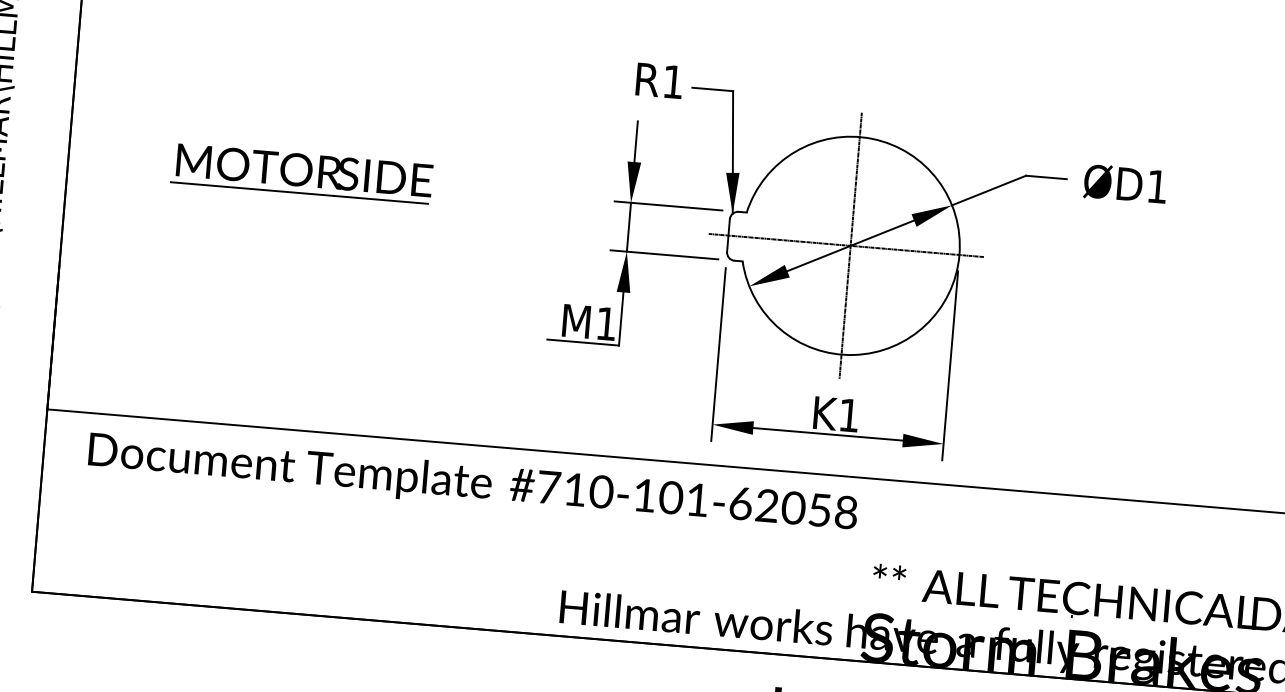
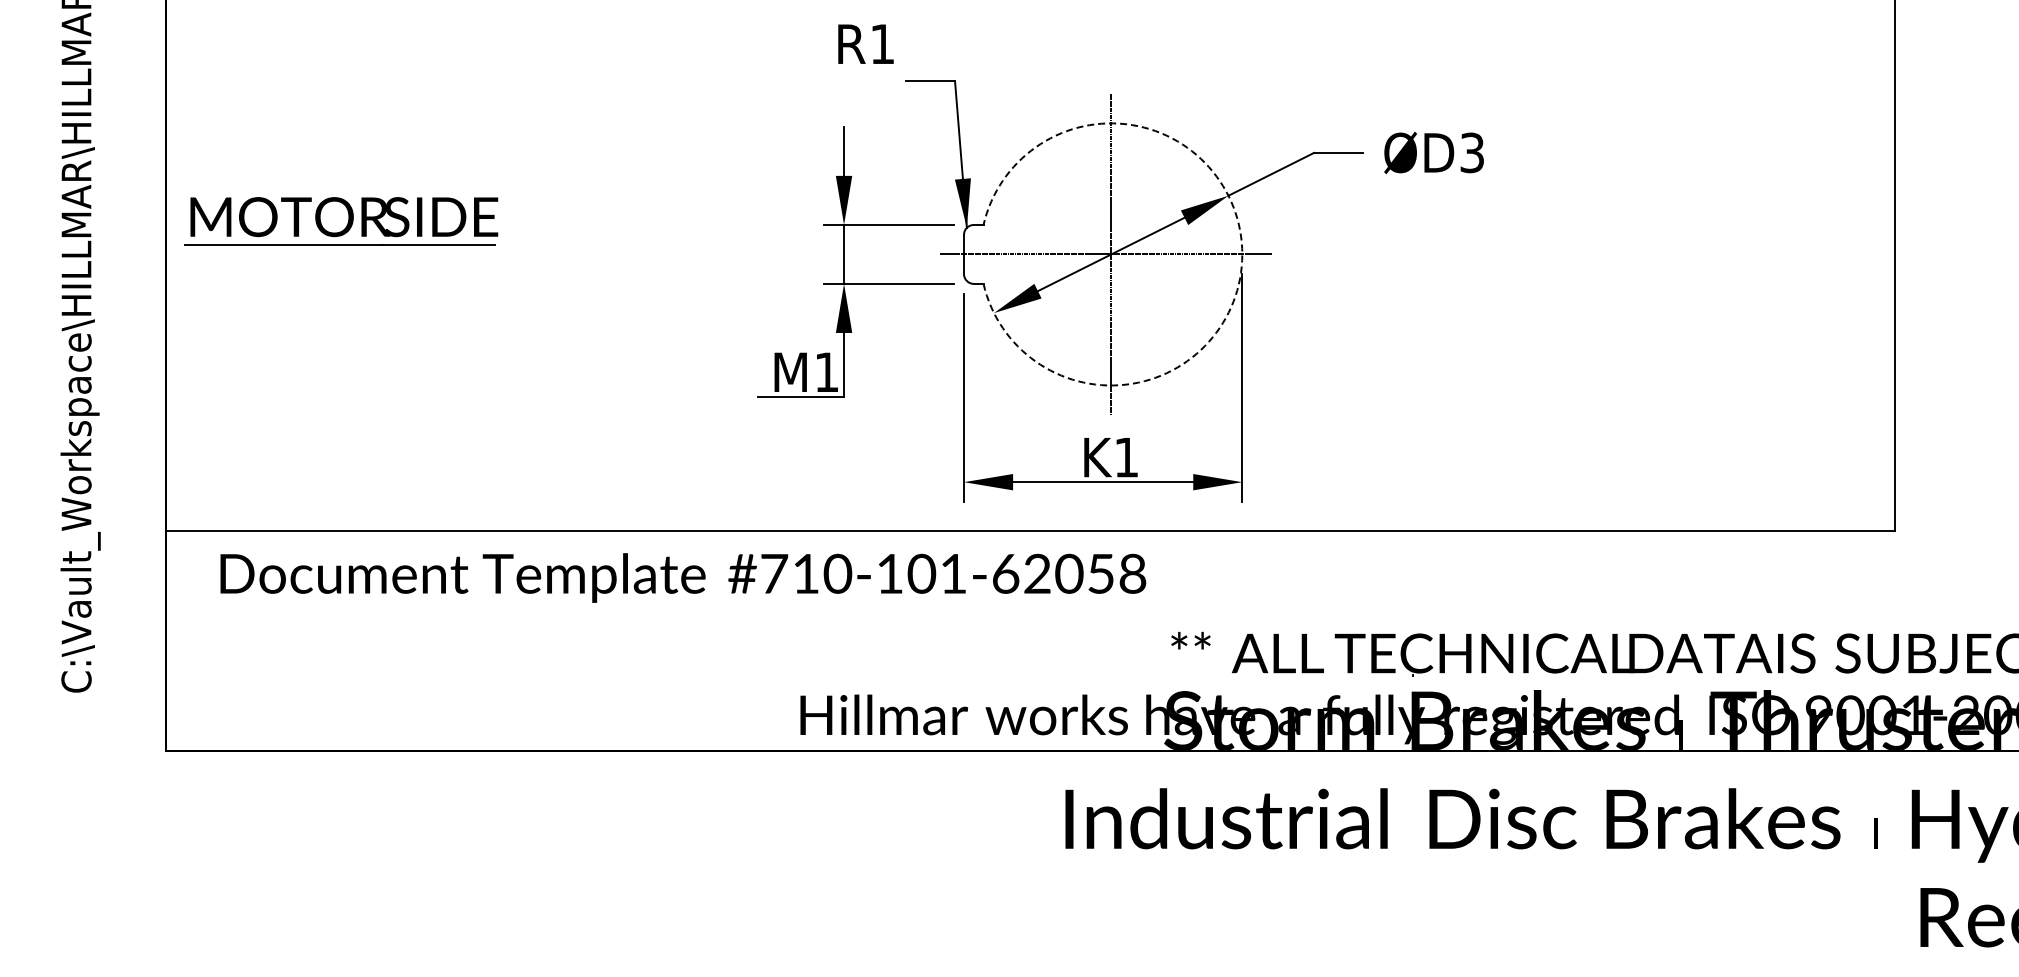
text: (659, 80) -> (865, 43), moved
part: (302, 173) -> (341, 221), moved
text: (1156, 186) -> (1471, 152), ØD1 -> ØD3
arc: (959, 255) -> (1242, 254), solid -> dashed

